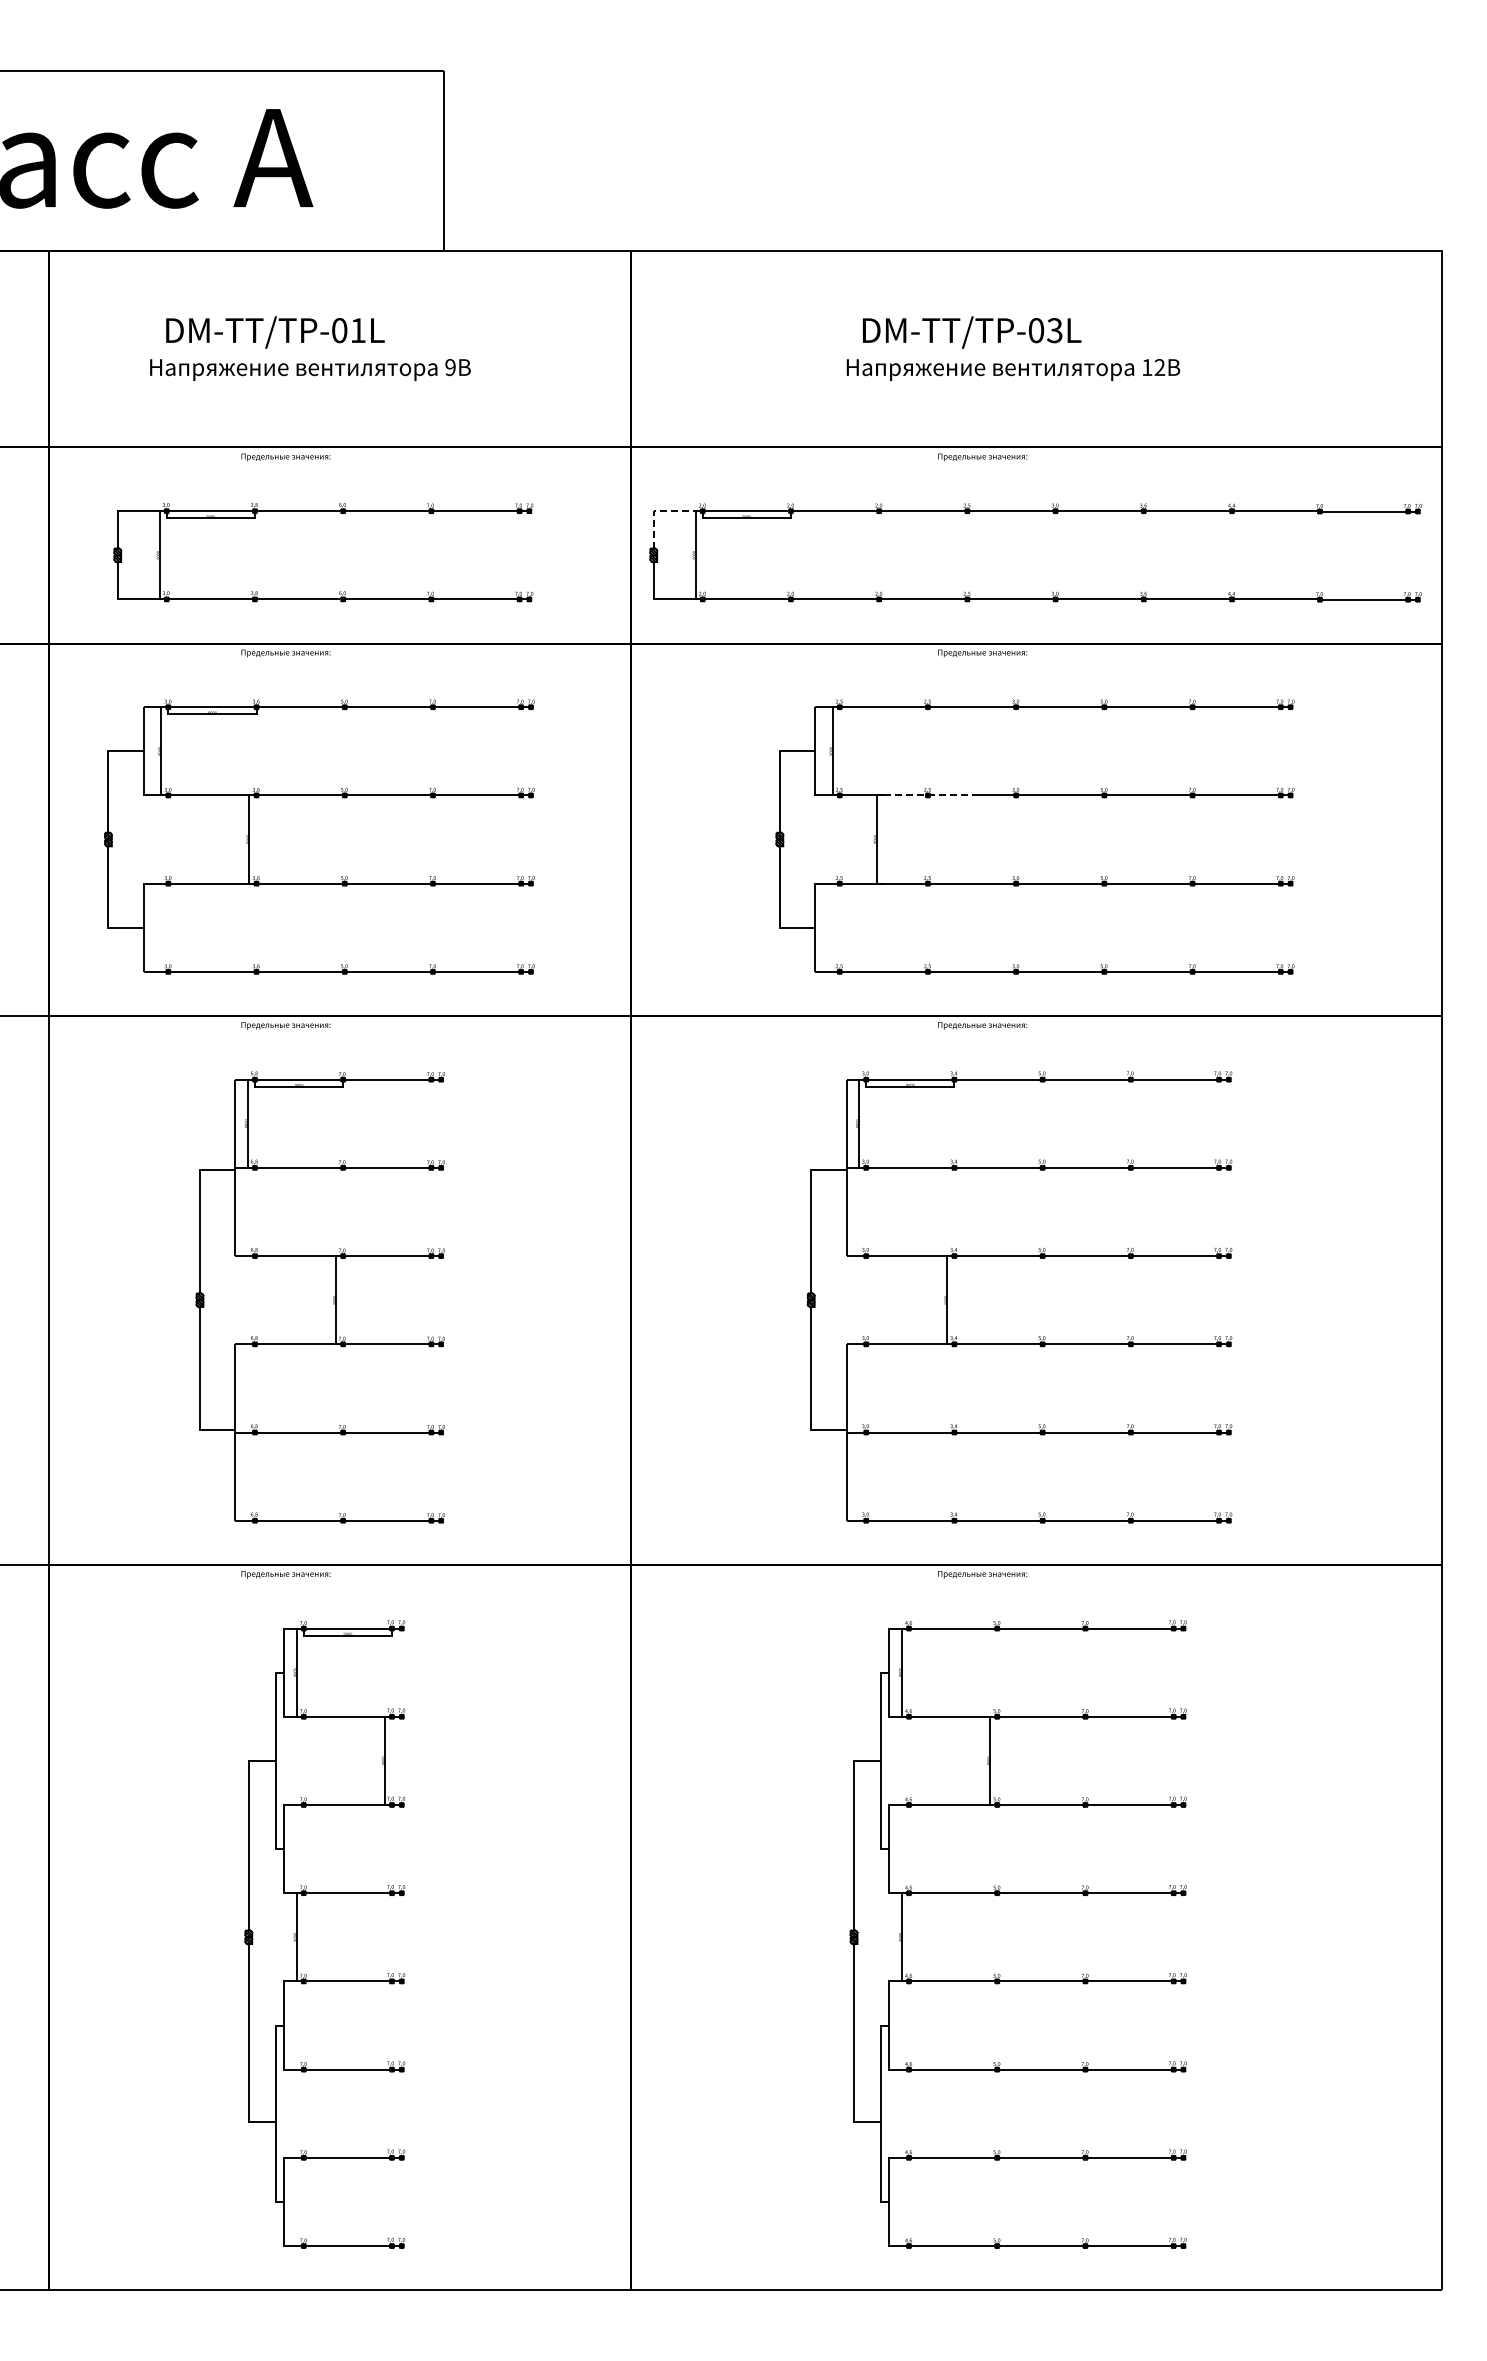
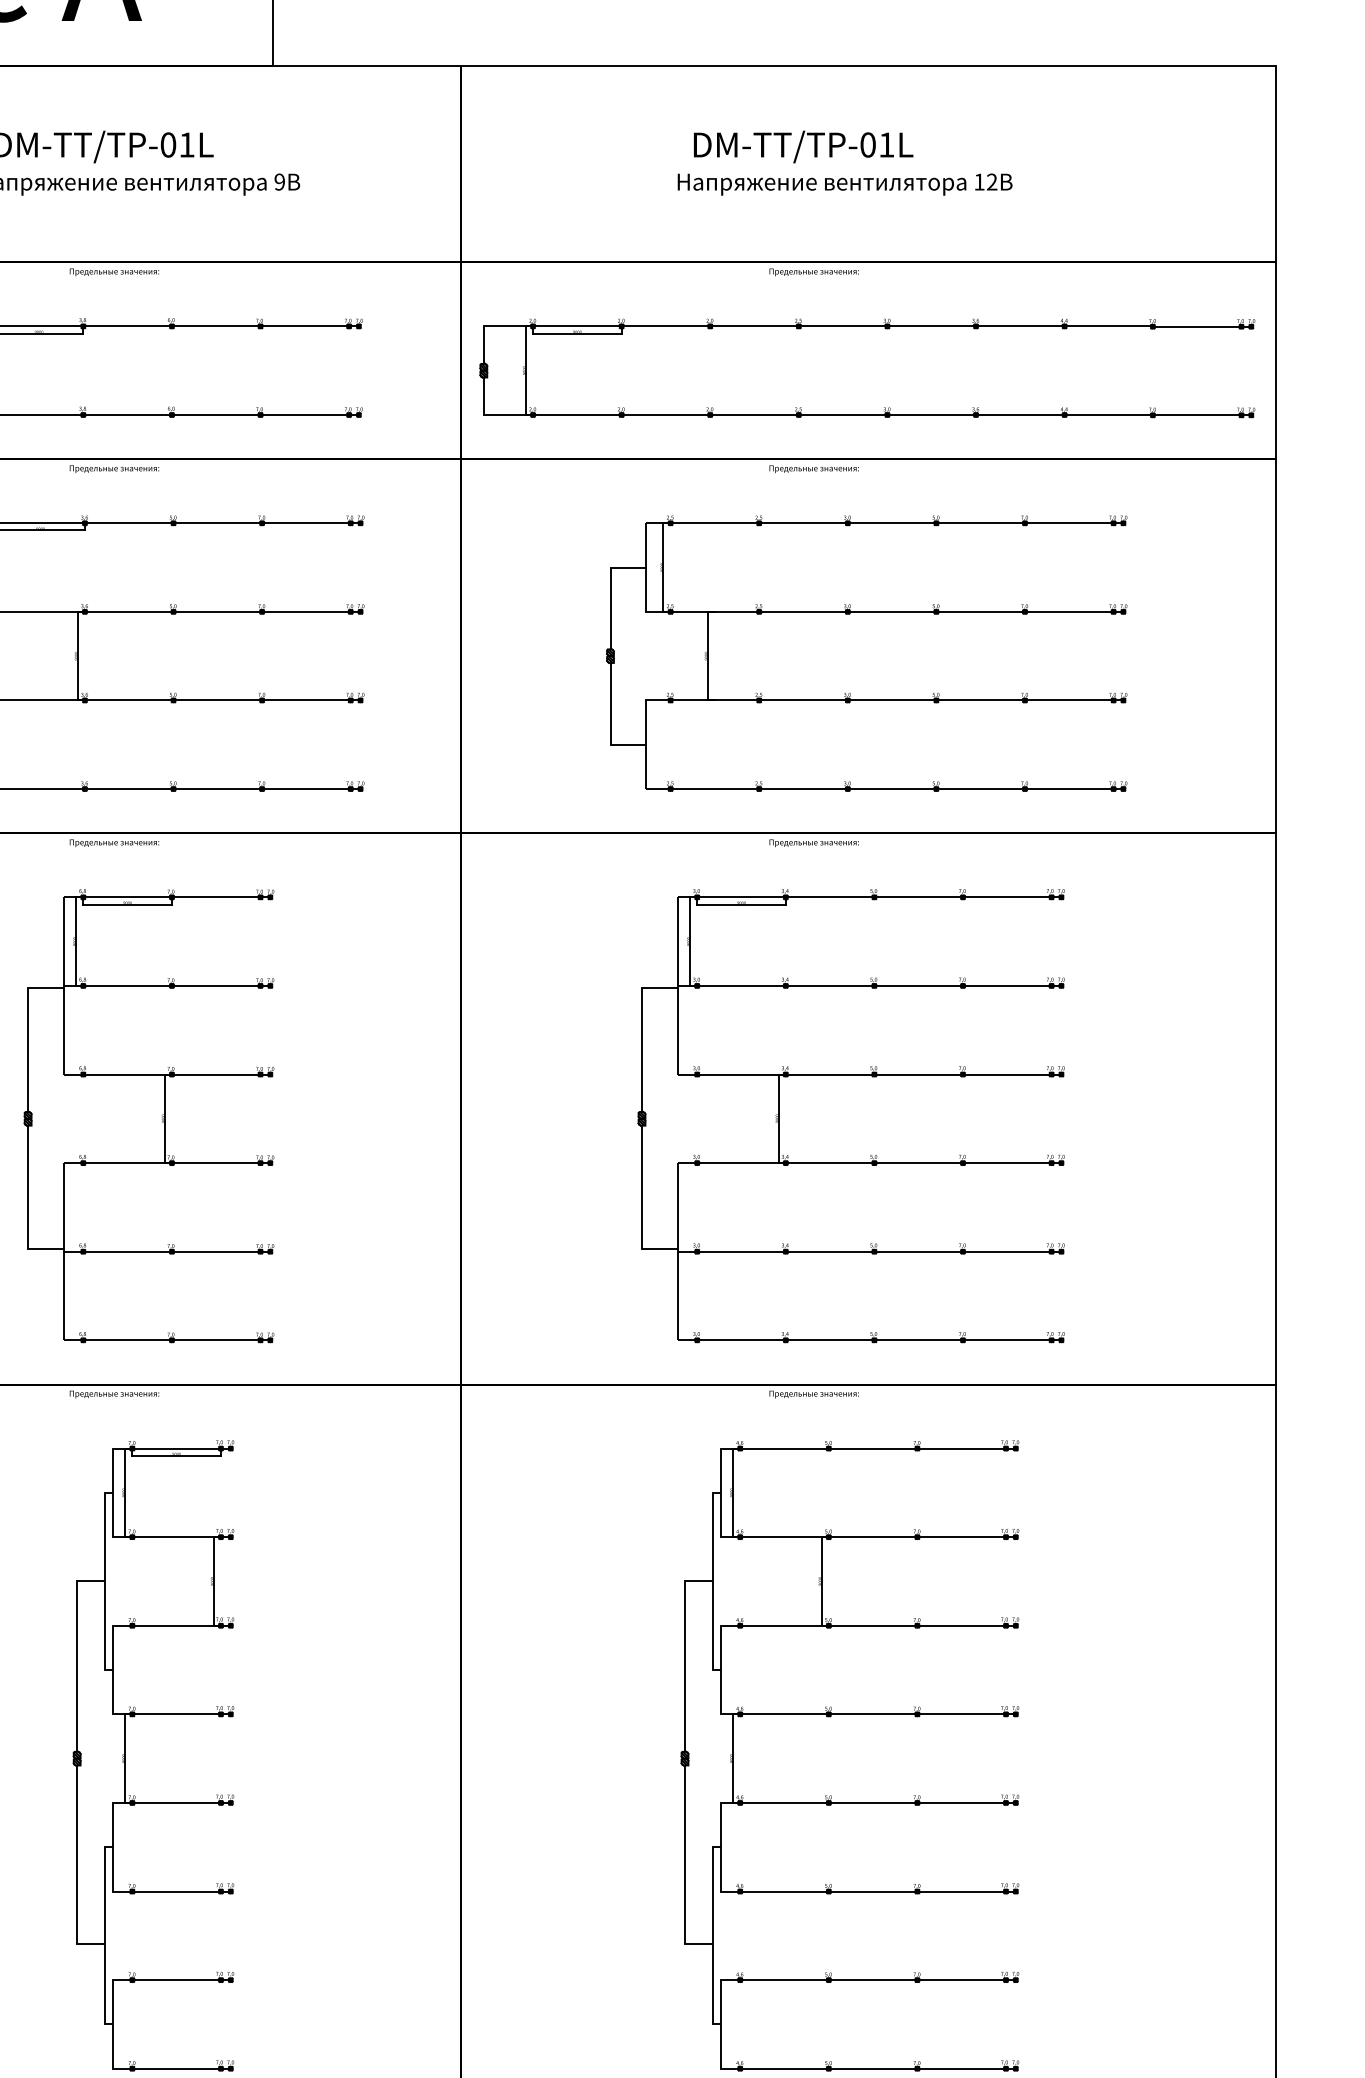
text: (1054, 330) -> (886, 144), DM-TT/TP-03L -> DM-TT/TP-01L
line: (659, 511) -> (489, 326), dashed -> solid
line: (927, 795) -> (758, 611), dashed -> solid

